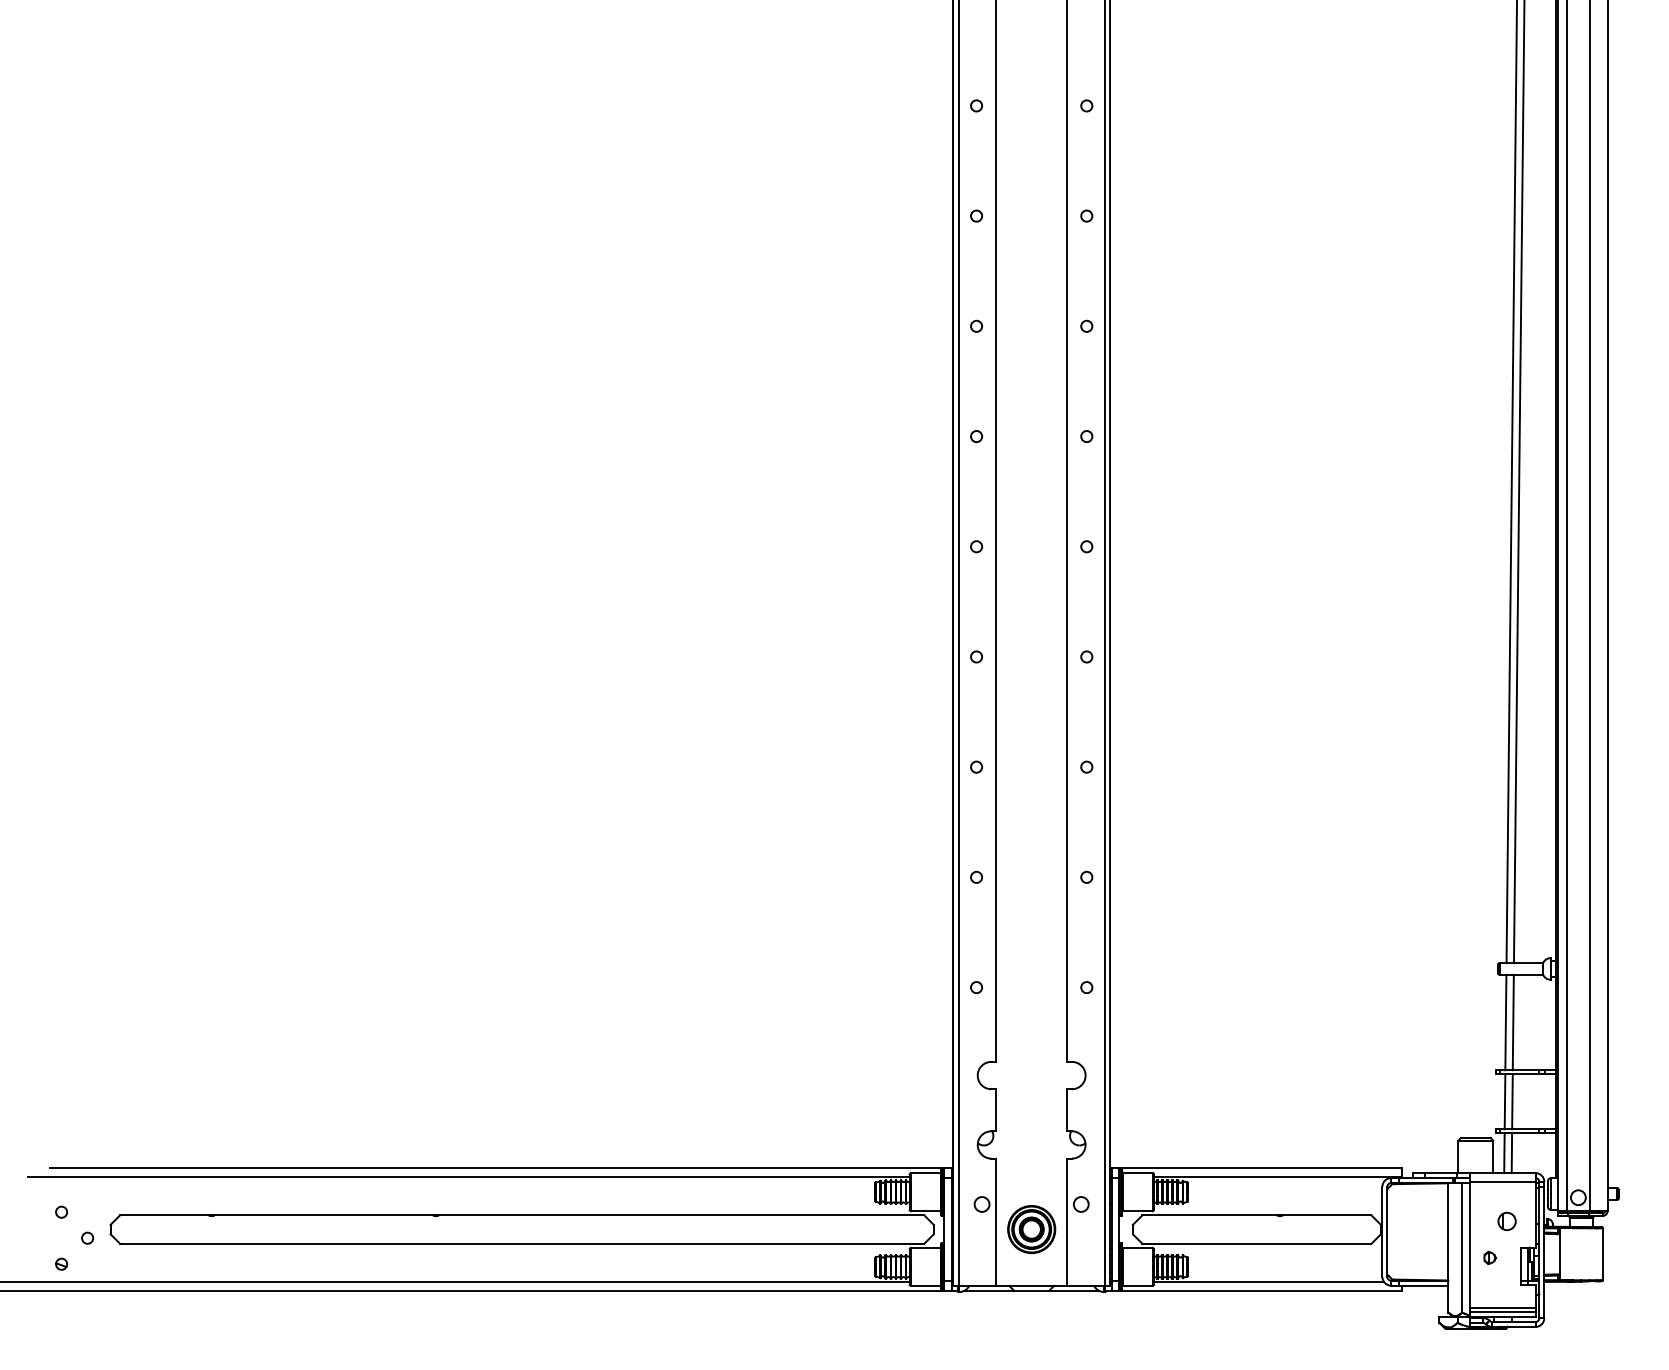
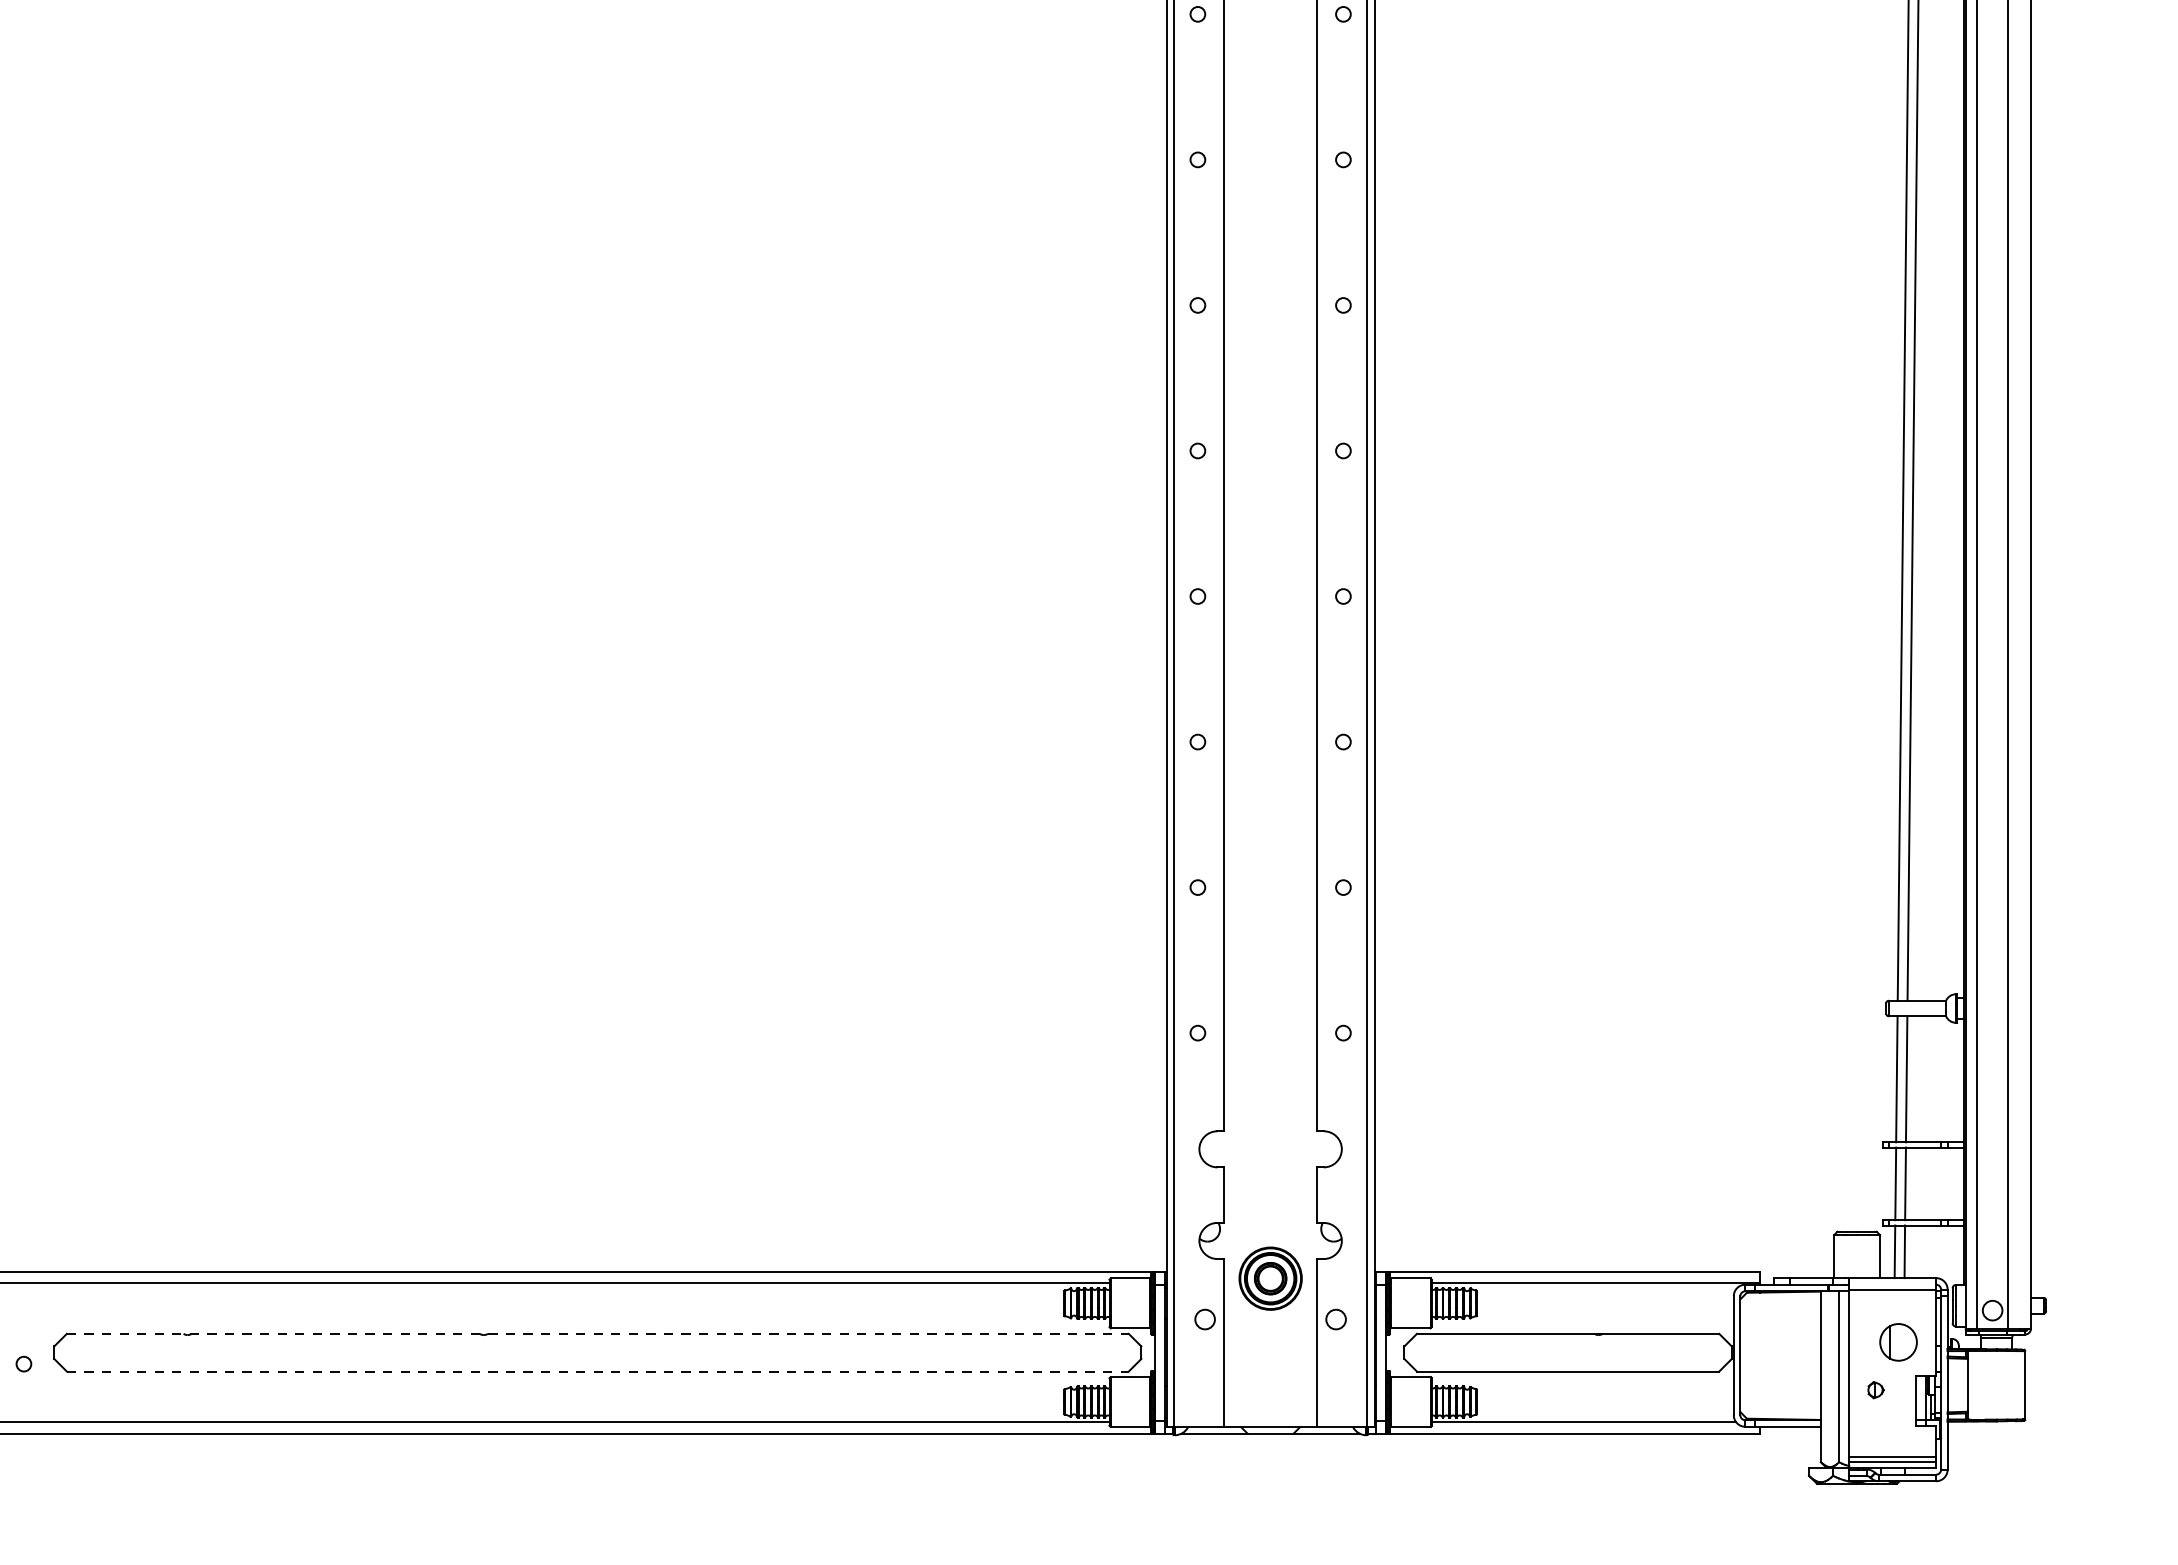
line: (522, 1215) -> (598, 1334), solid -> dashed
part: (1506, 1220) -> (1897, 1340), size x1.6
part: (1031, 1229) -> (1270, 1278), moved
line: (522, 1243) -> (598, 1371), solid -> dashed

